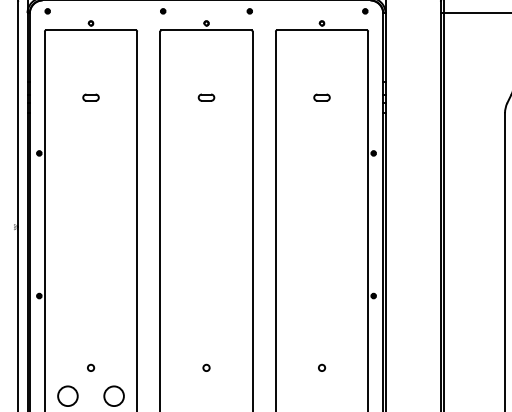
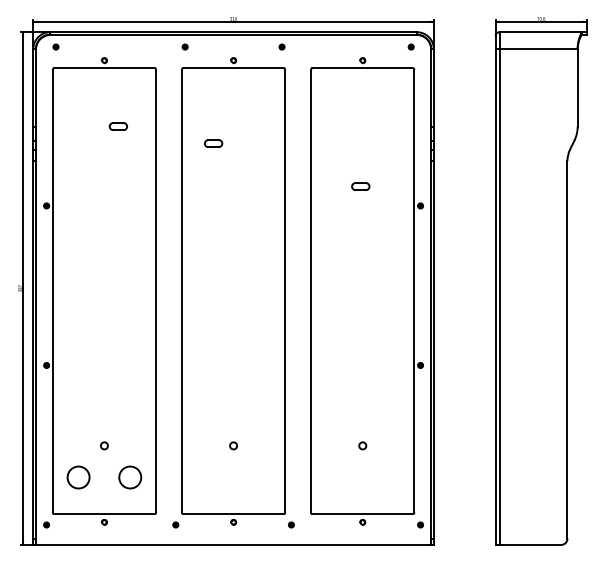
part: (90, 97) -> (117, 126), moved
part: (206, 97) -> (213, 143), moved
part: (321, 97) -> (360, 186), moved

